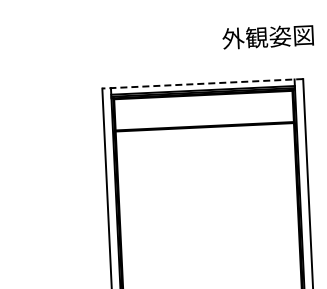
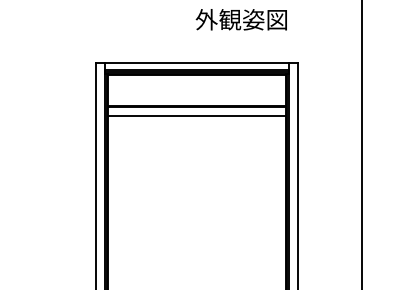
text: (267, 36) -> (240, 19), moved
line: (203, 83) -> (197, 63), dashed -> solid
line: (204, 135) -> (196, 115), added

